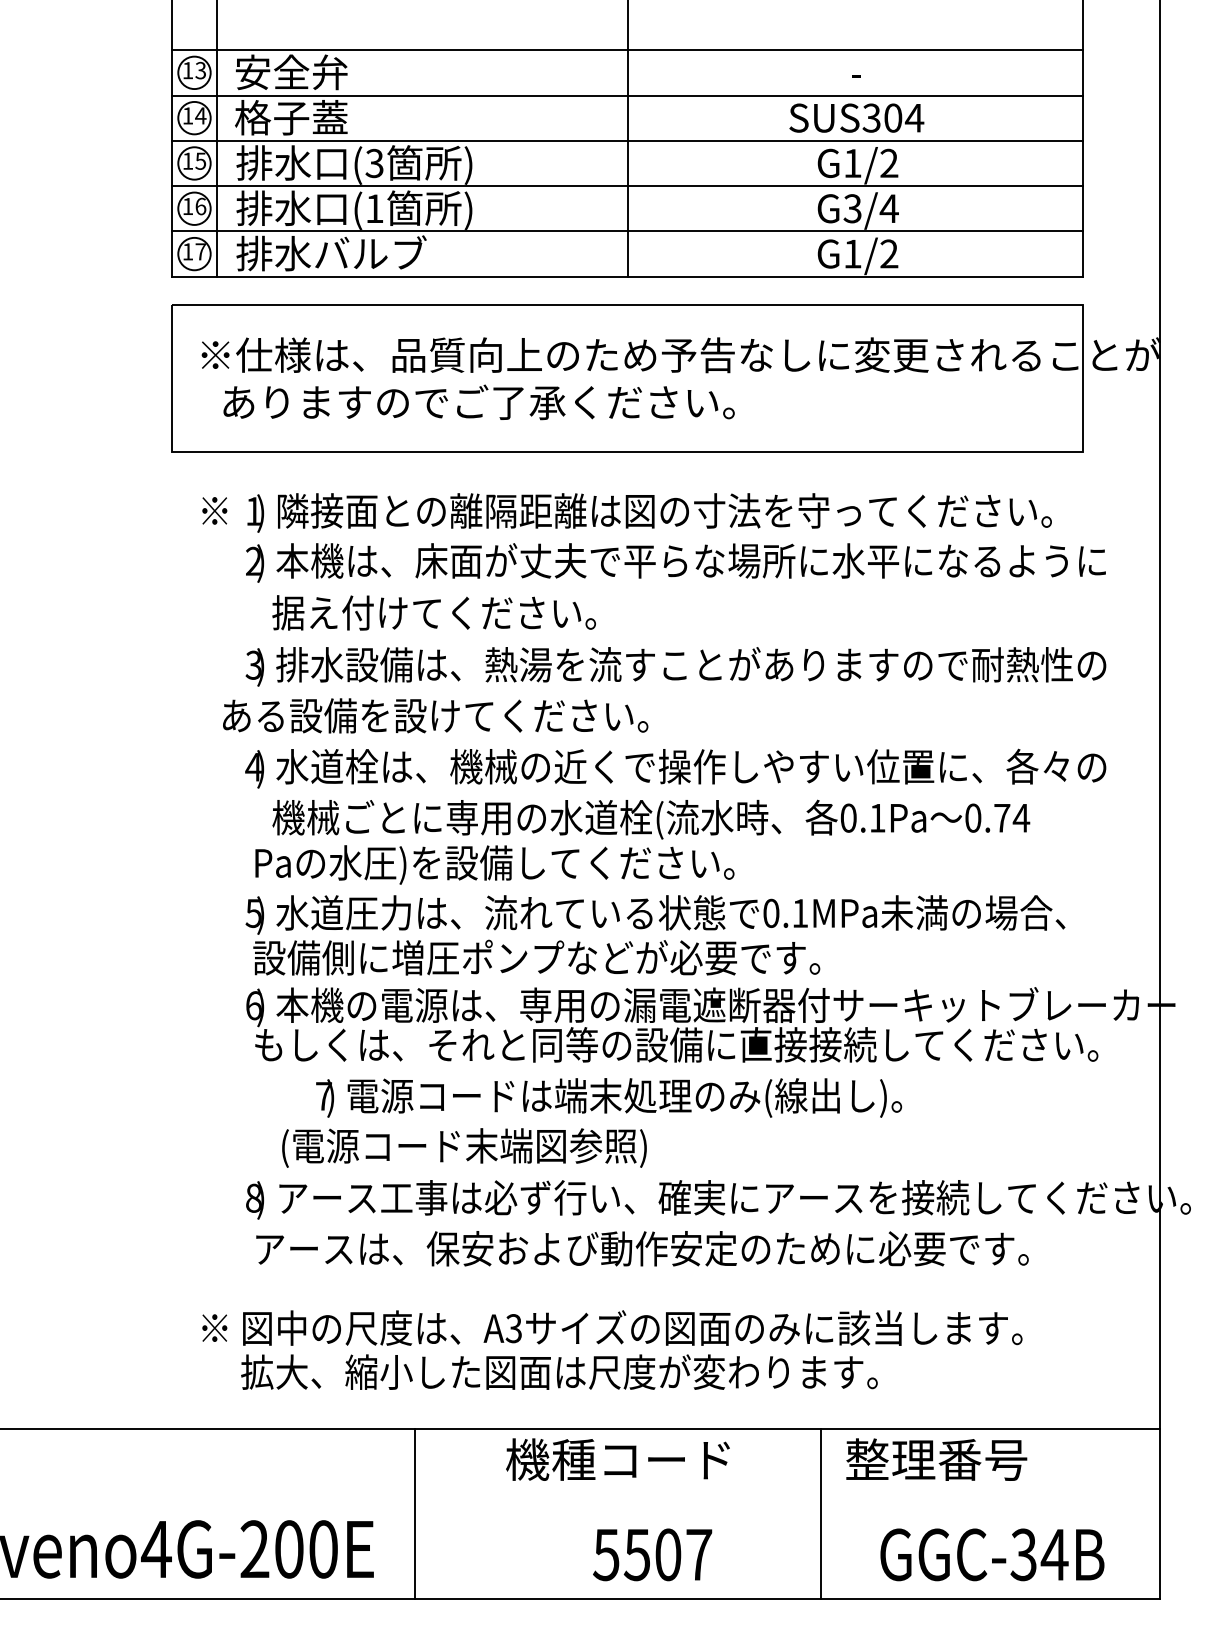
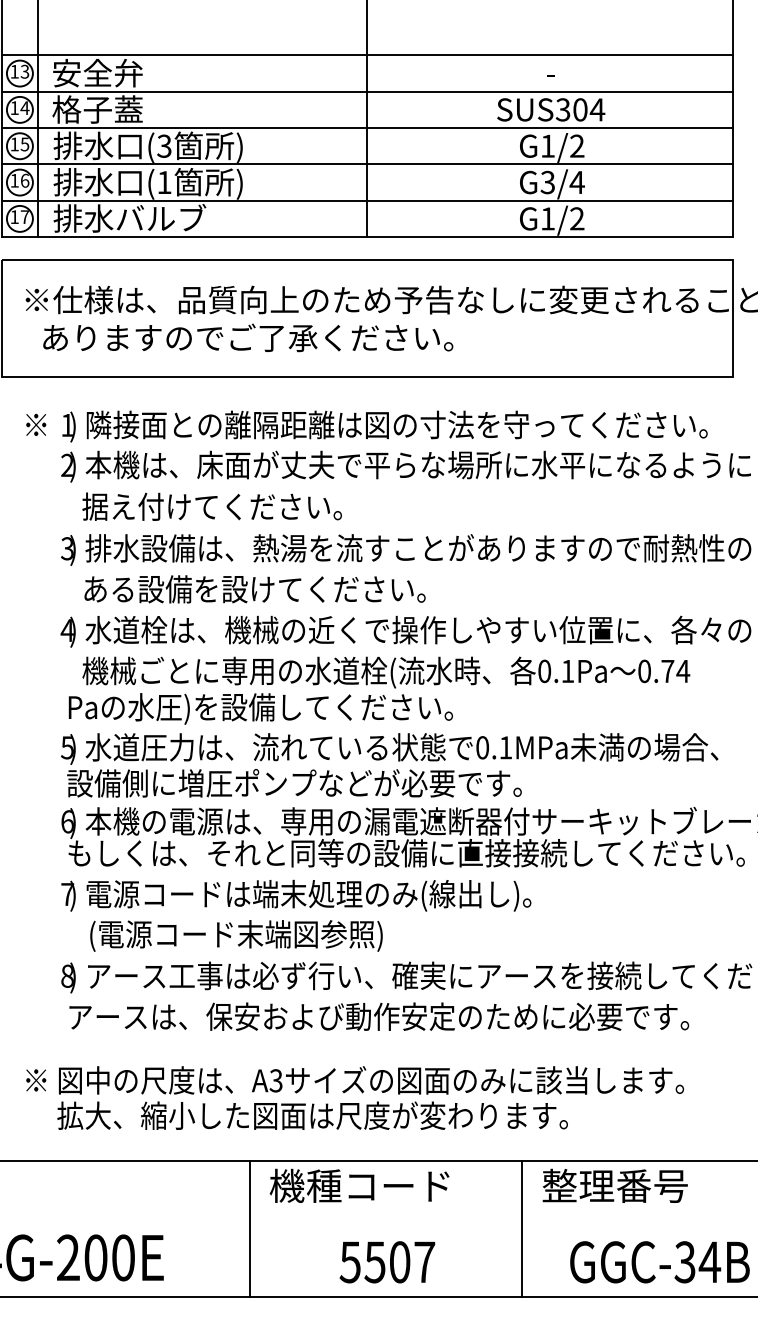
text: (435, 715) -> (254, 589), moved
text: (609, 1097) -> (296, 895), moved
line: (414, 1513) -> (249, 1229), moved

